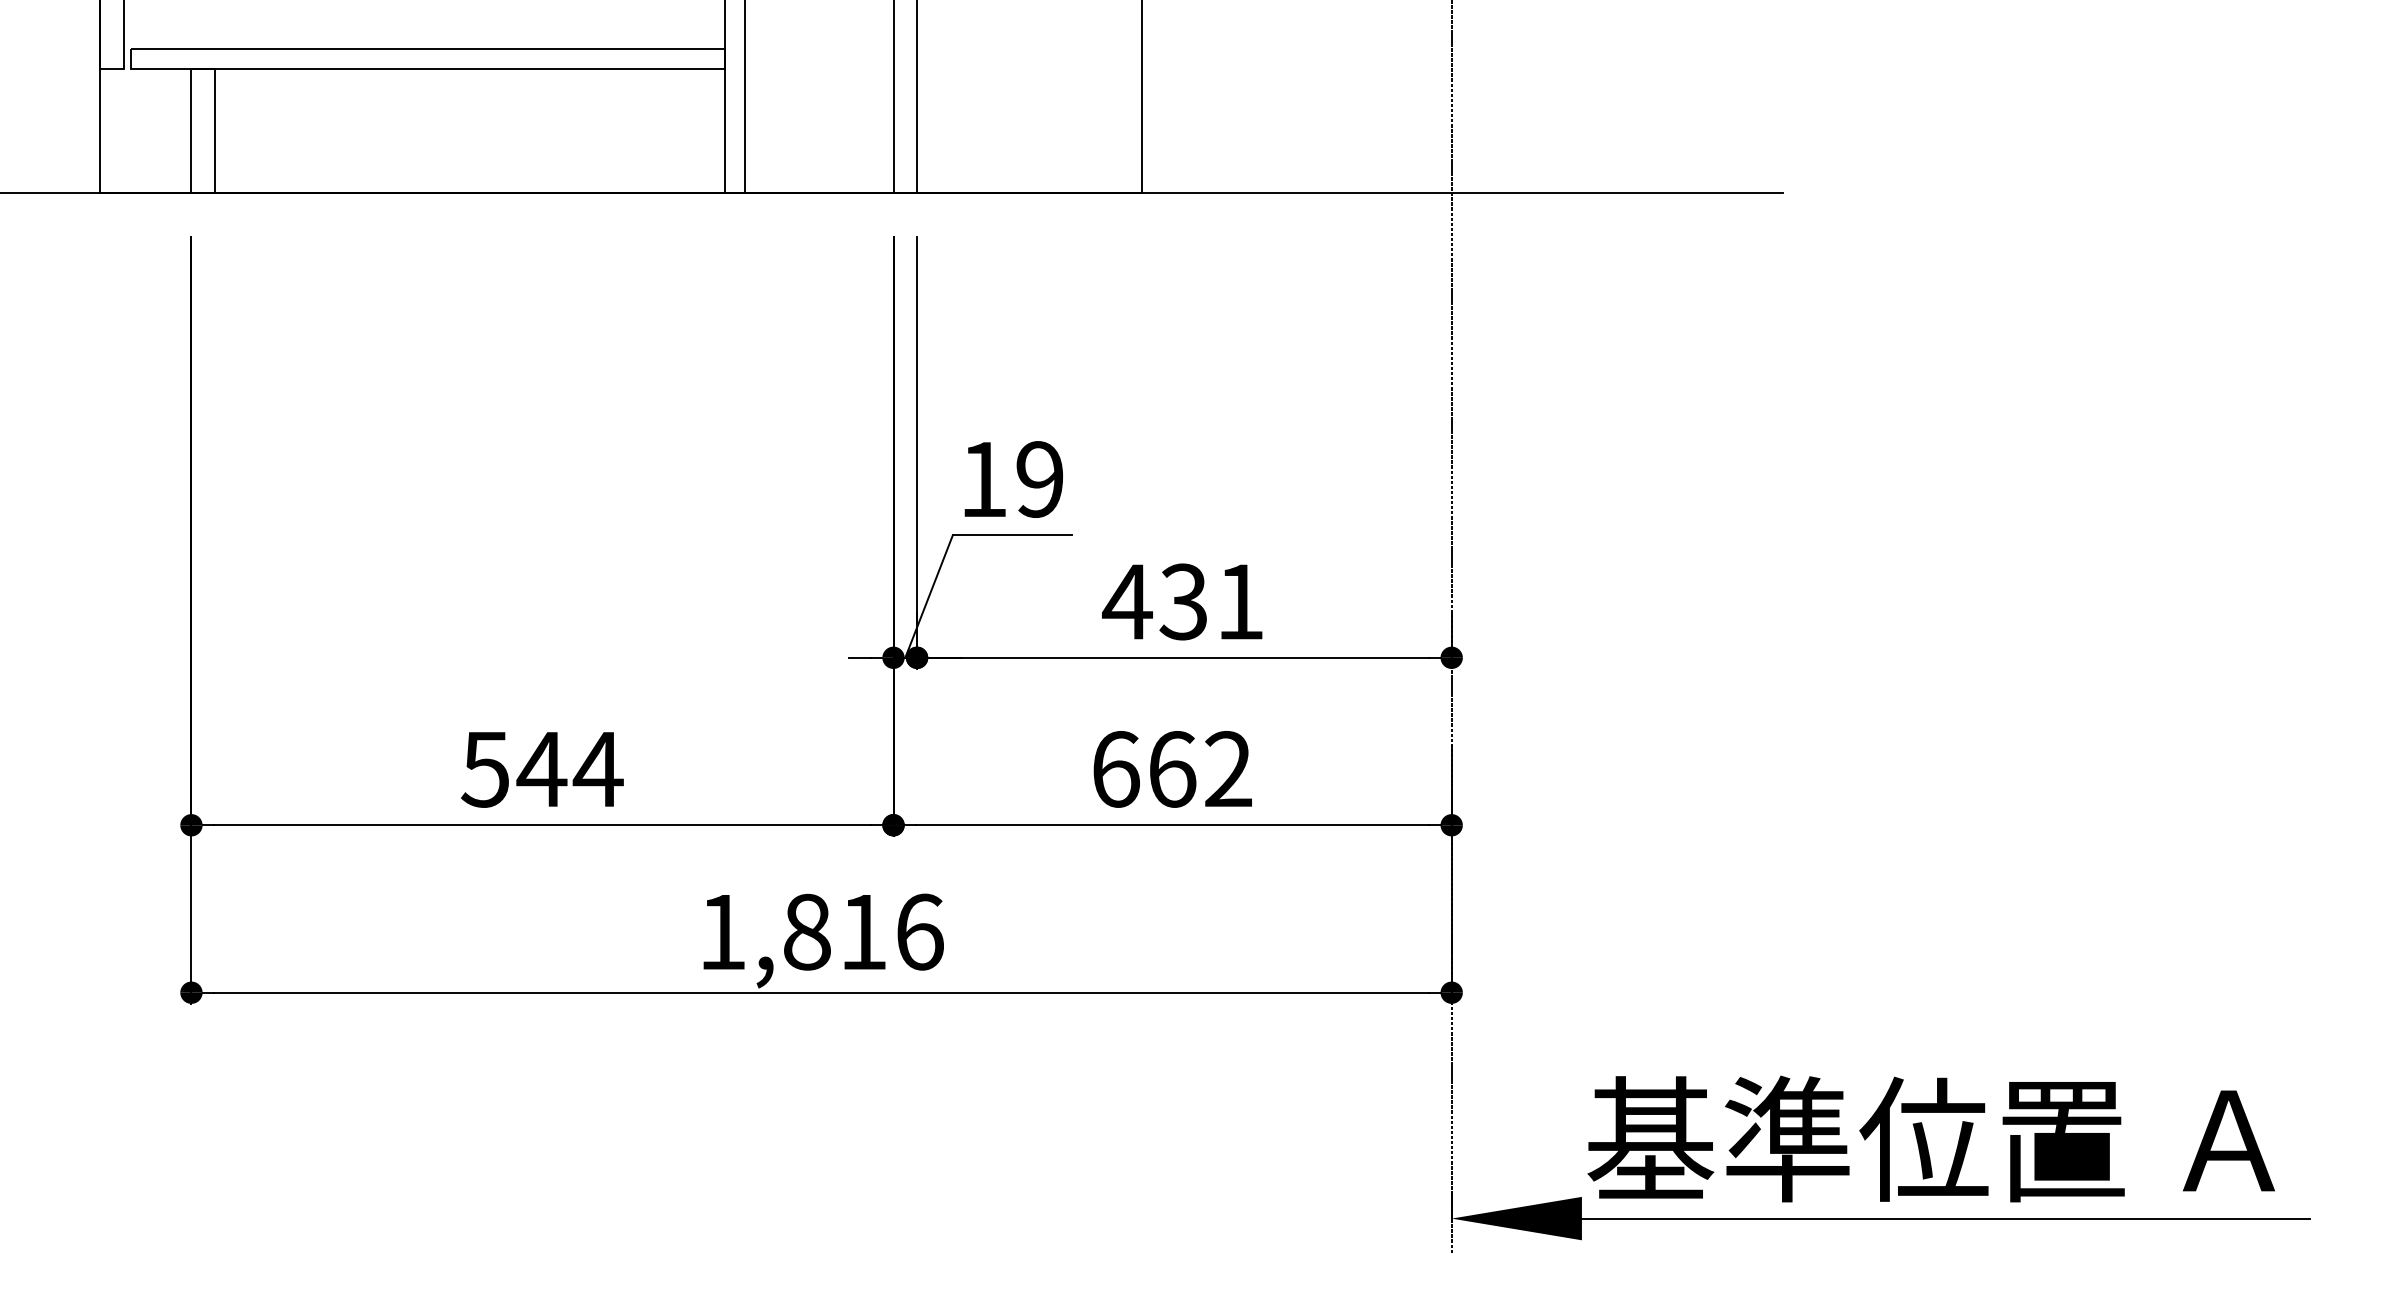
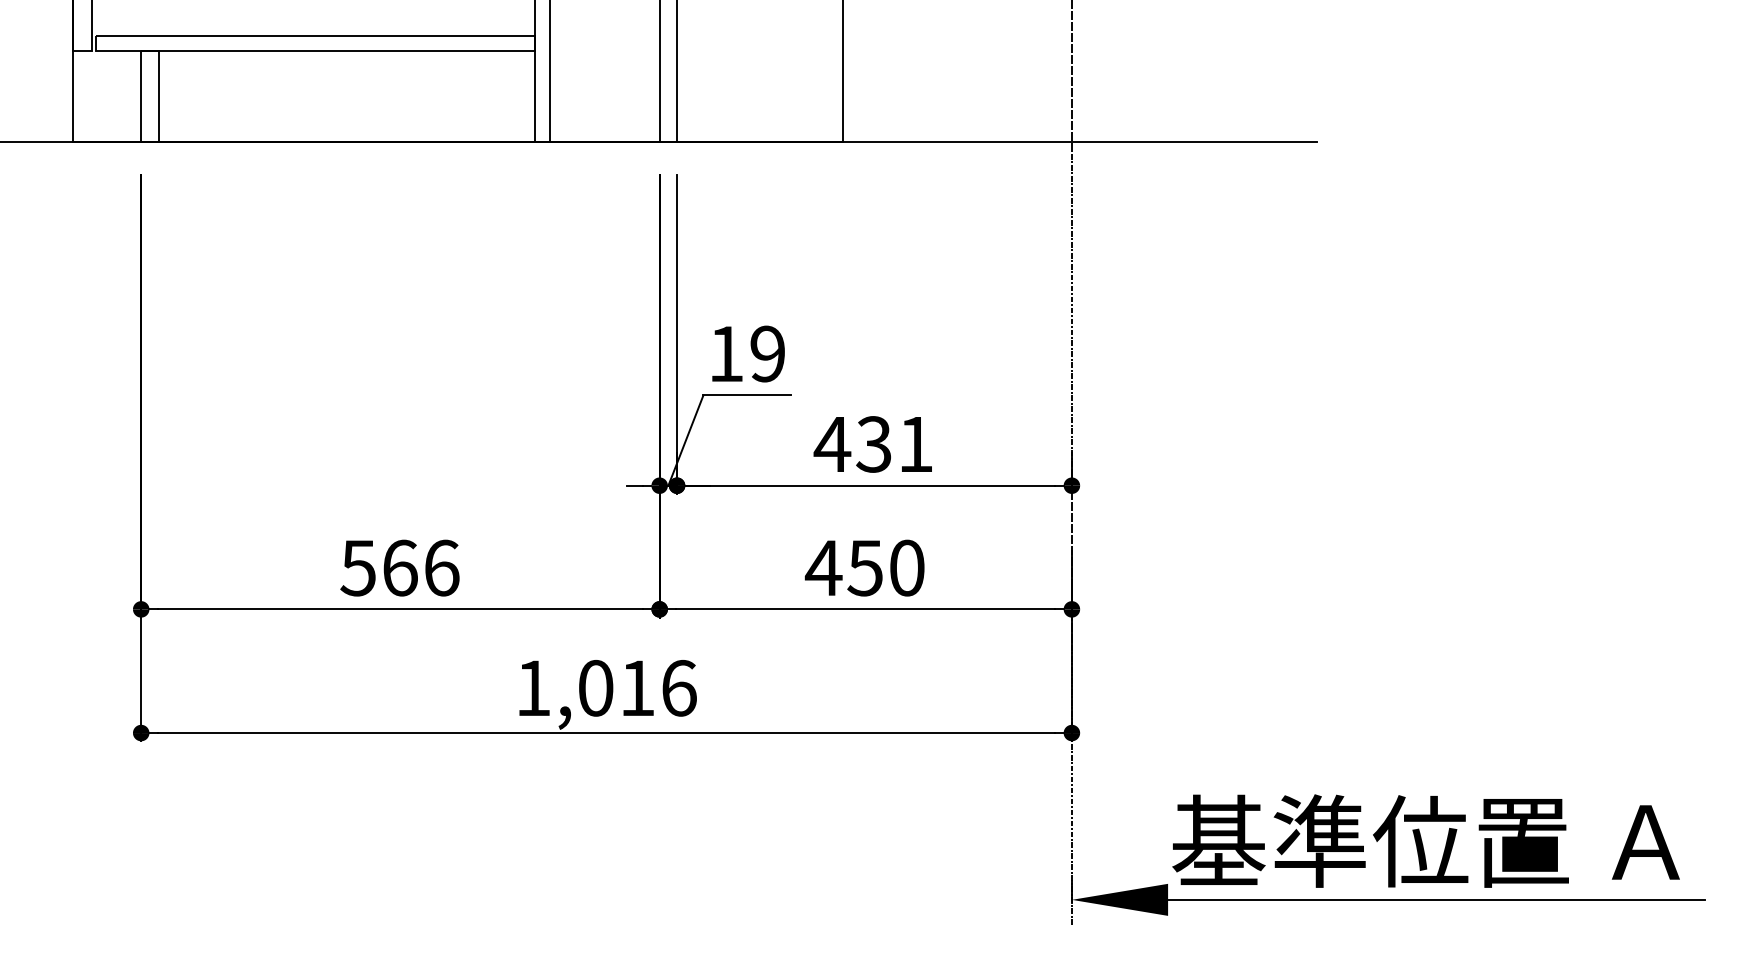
text: (569, 769) -> (420, 568), 544 -> 566
text: (1171, 769) -> (864, 568), 662 -> 450
text: (807, 931) -> (596, 687), 1,816 -> 1,016

